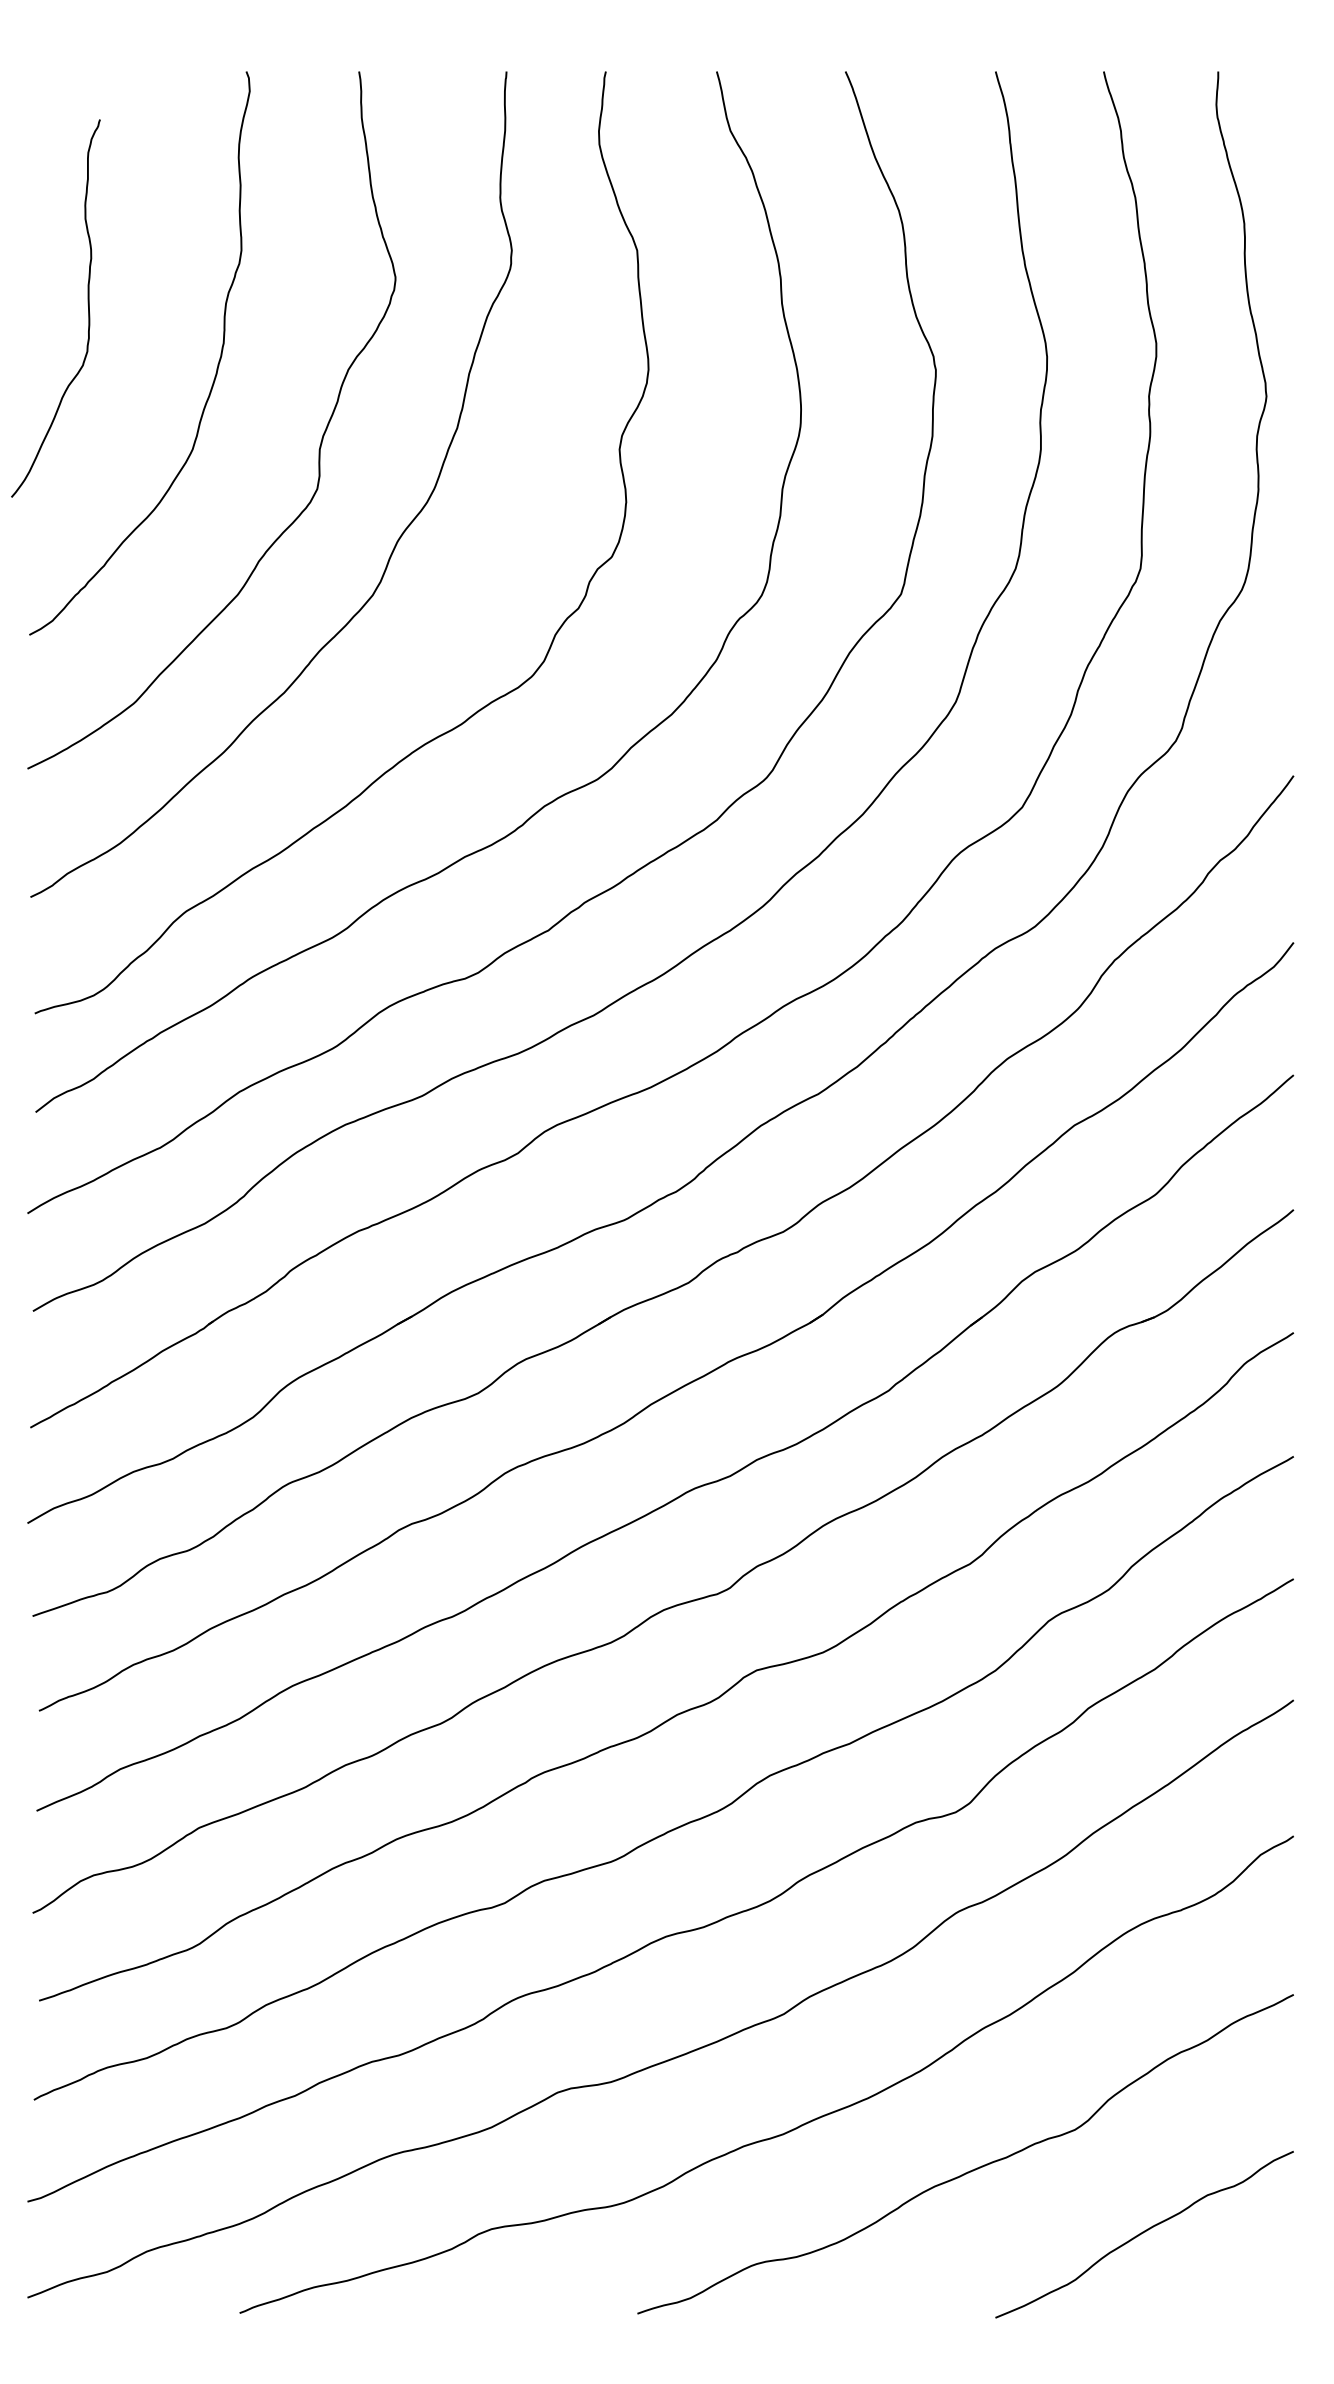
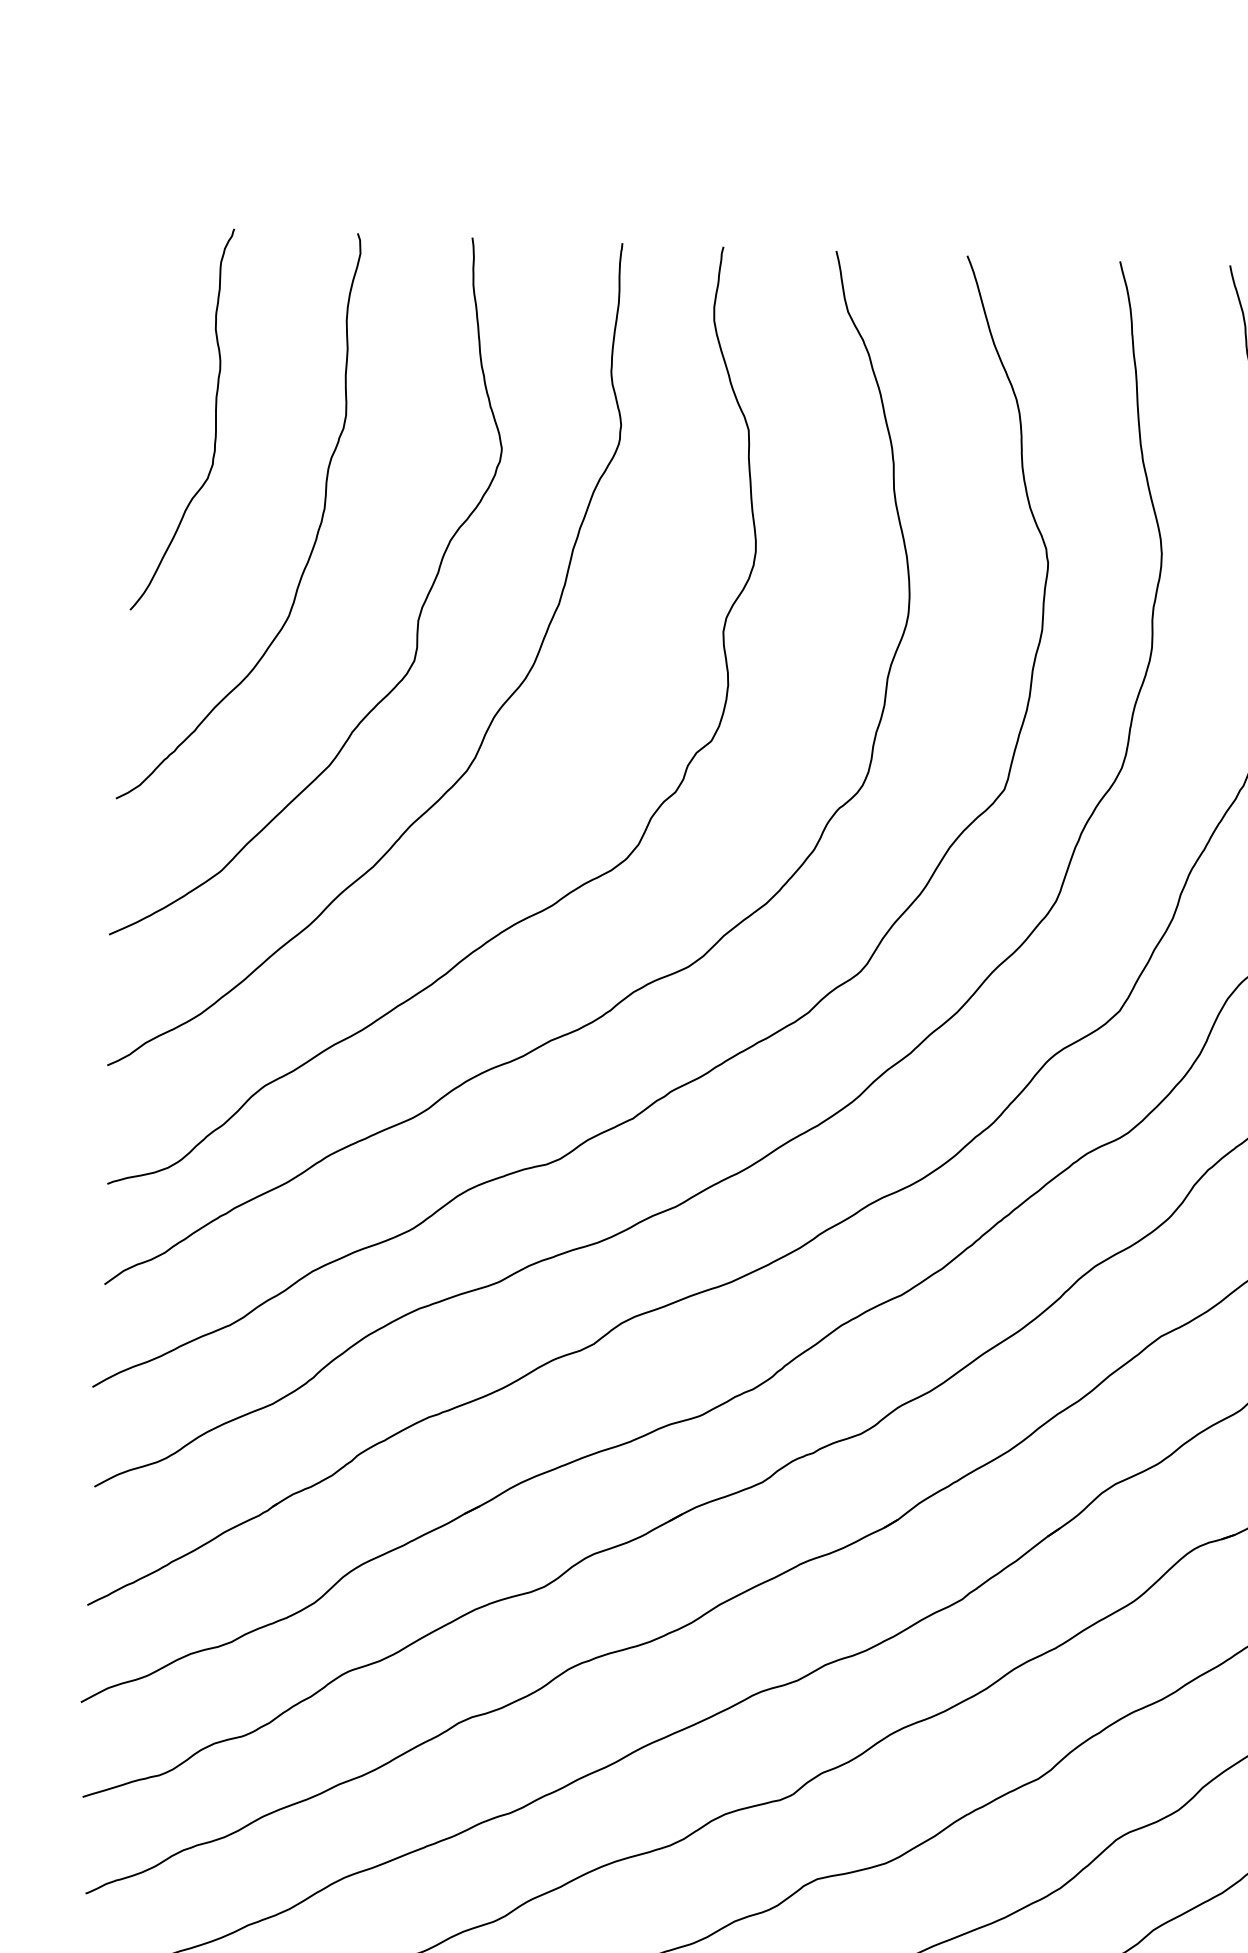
curve: (87, 304) -> (214, 416), moved

